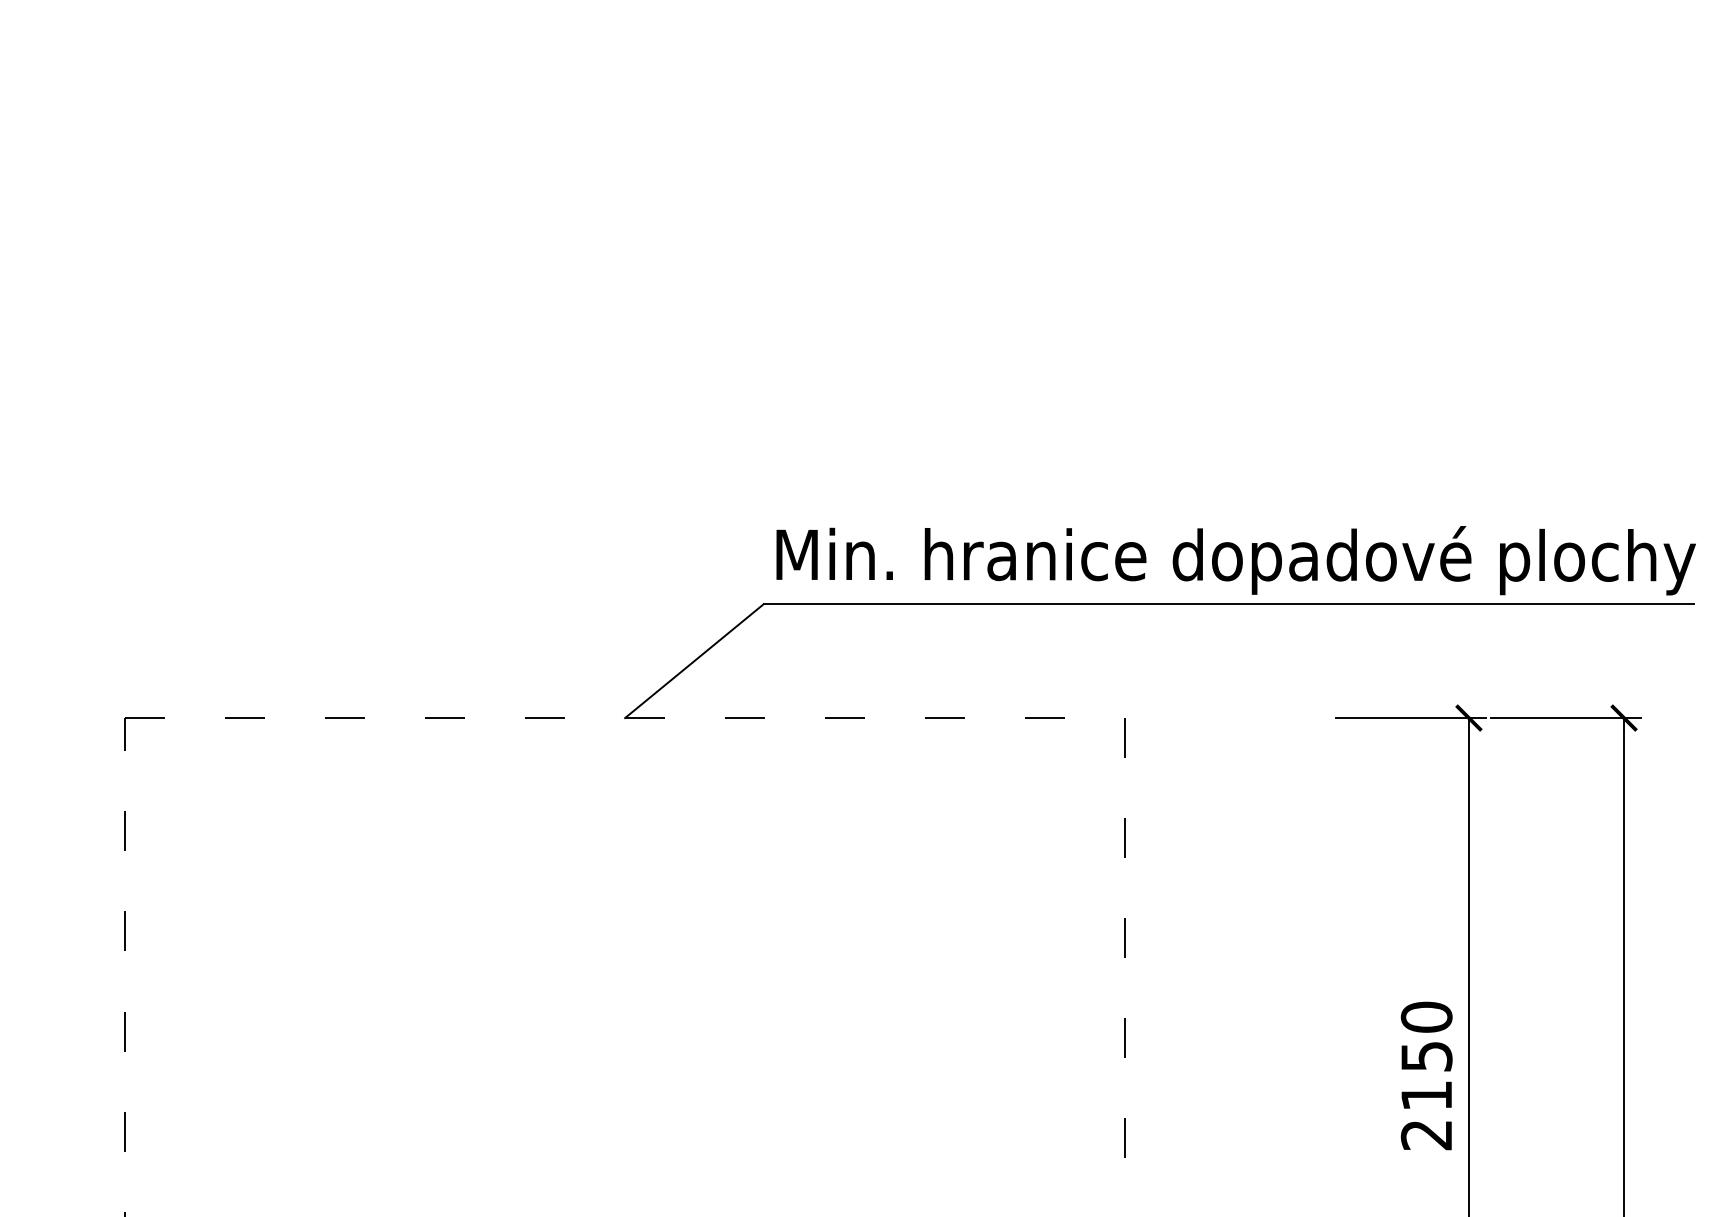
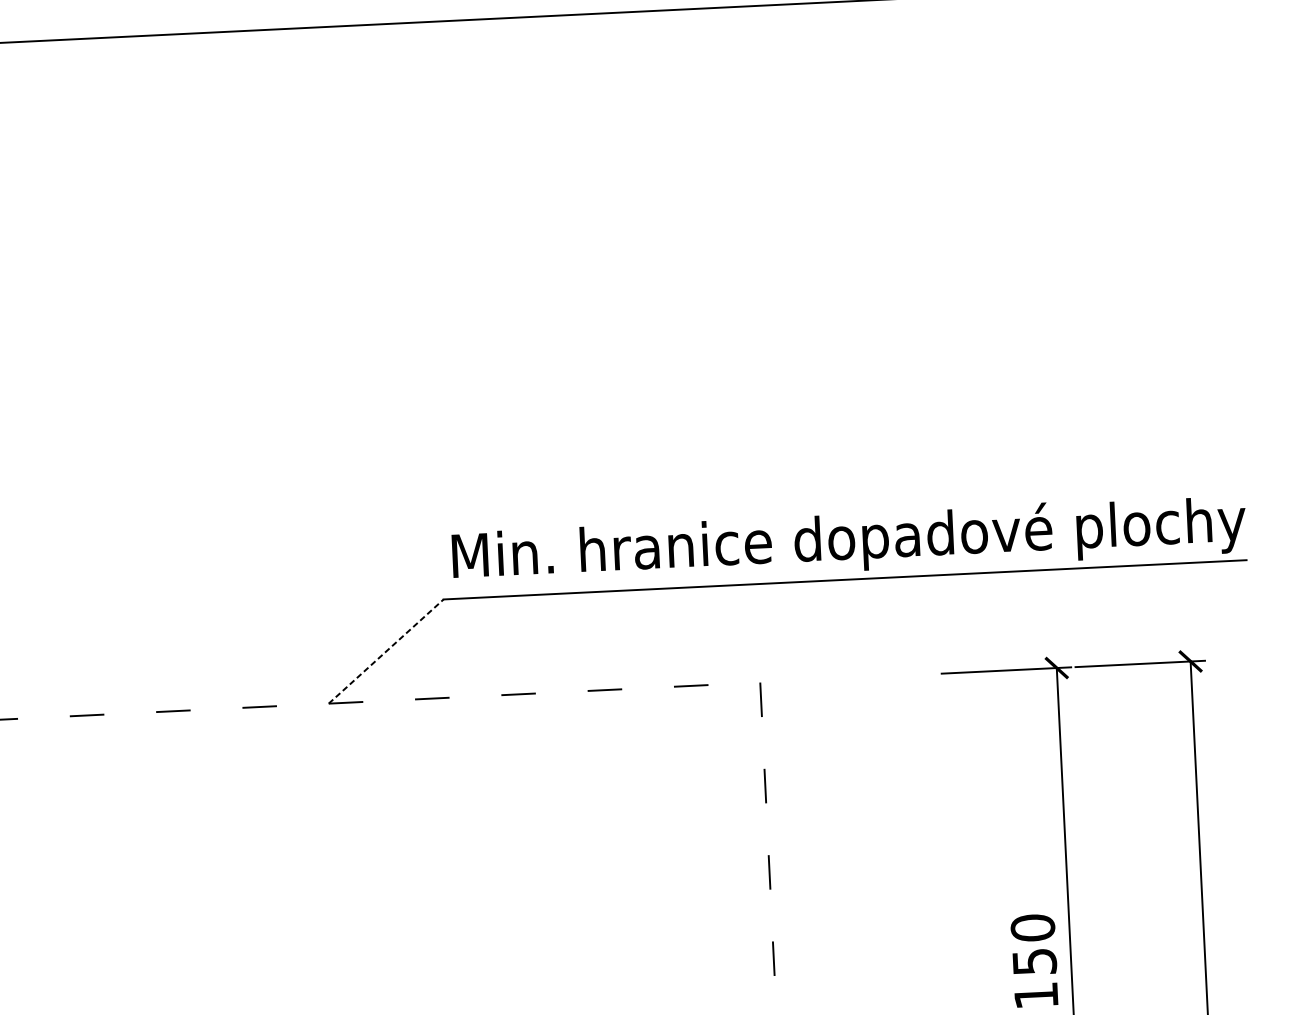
line: (694, 661) -> (386, 651), solid -> dashed

